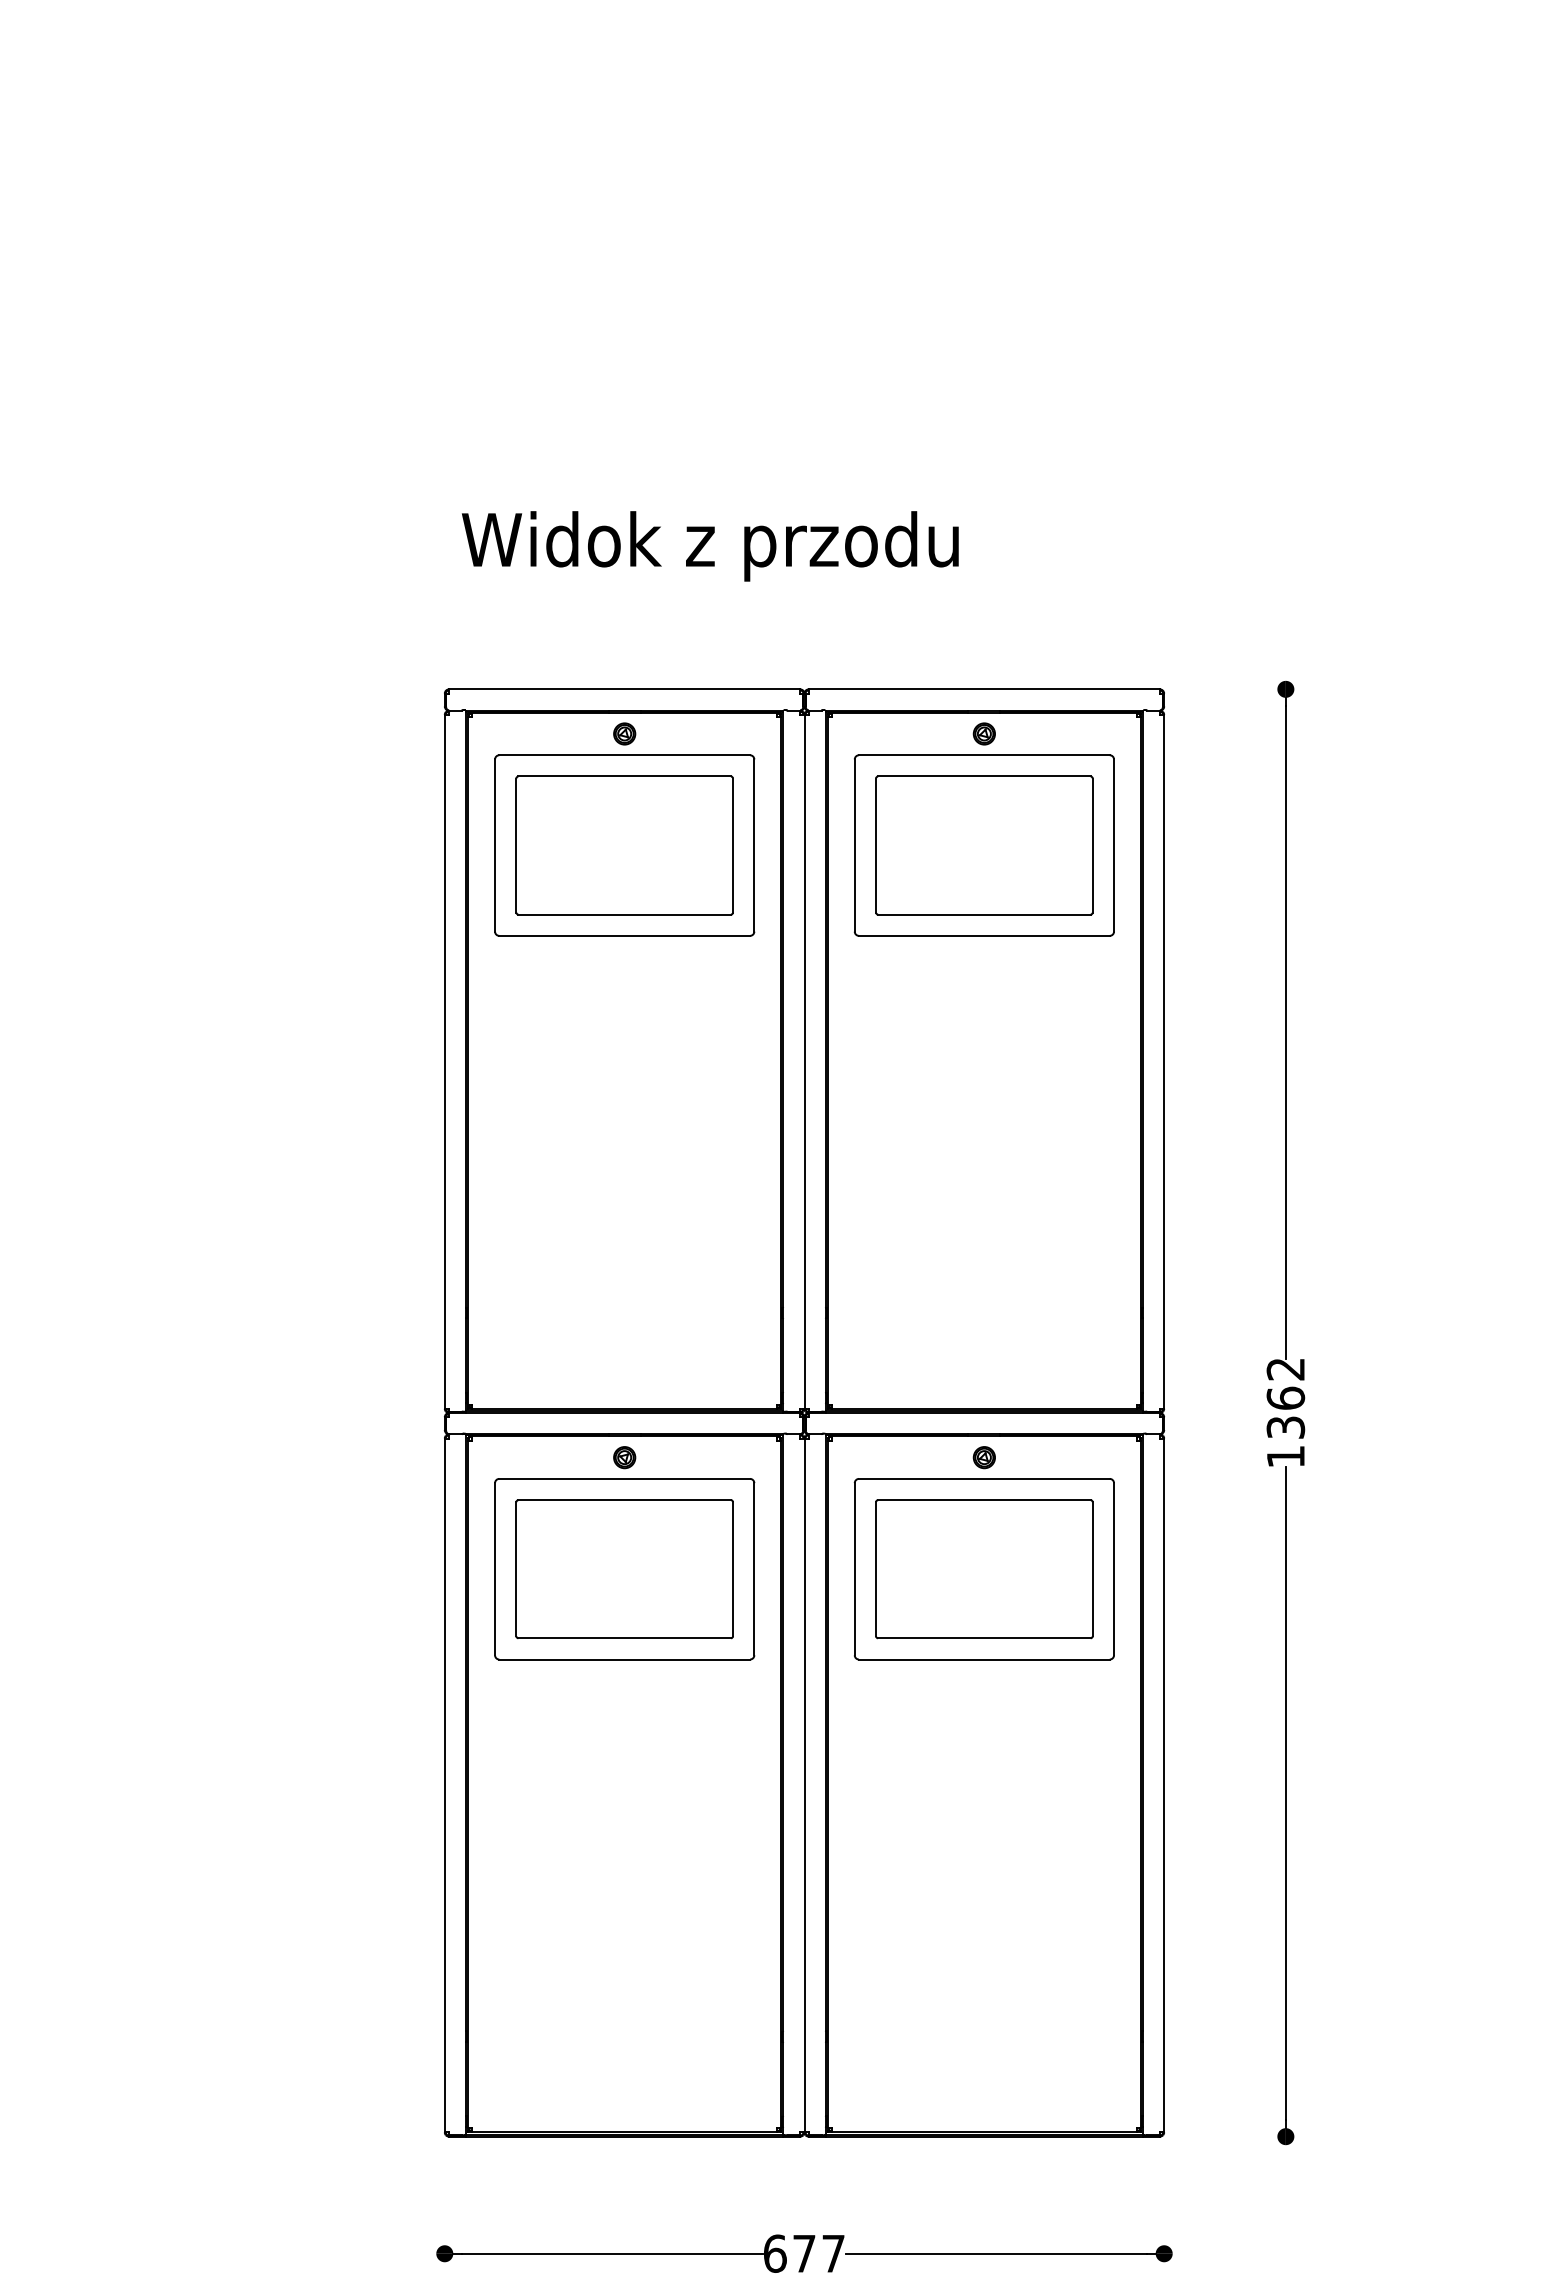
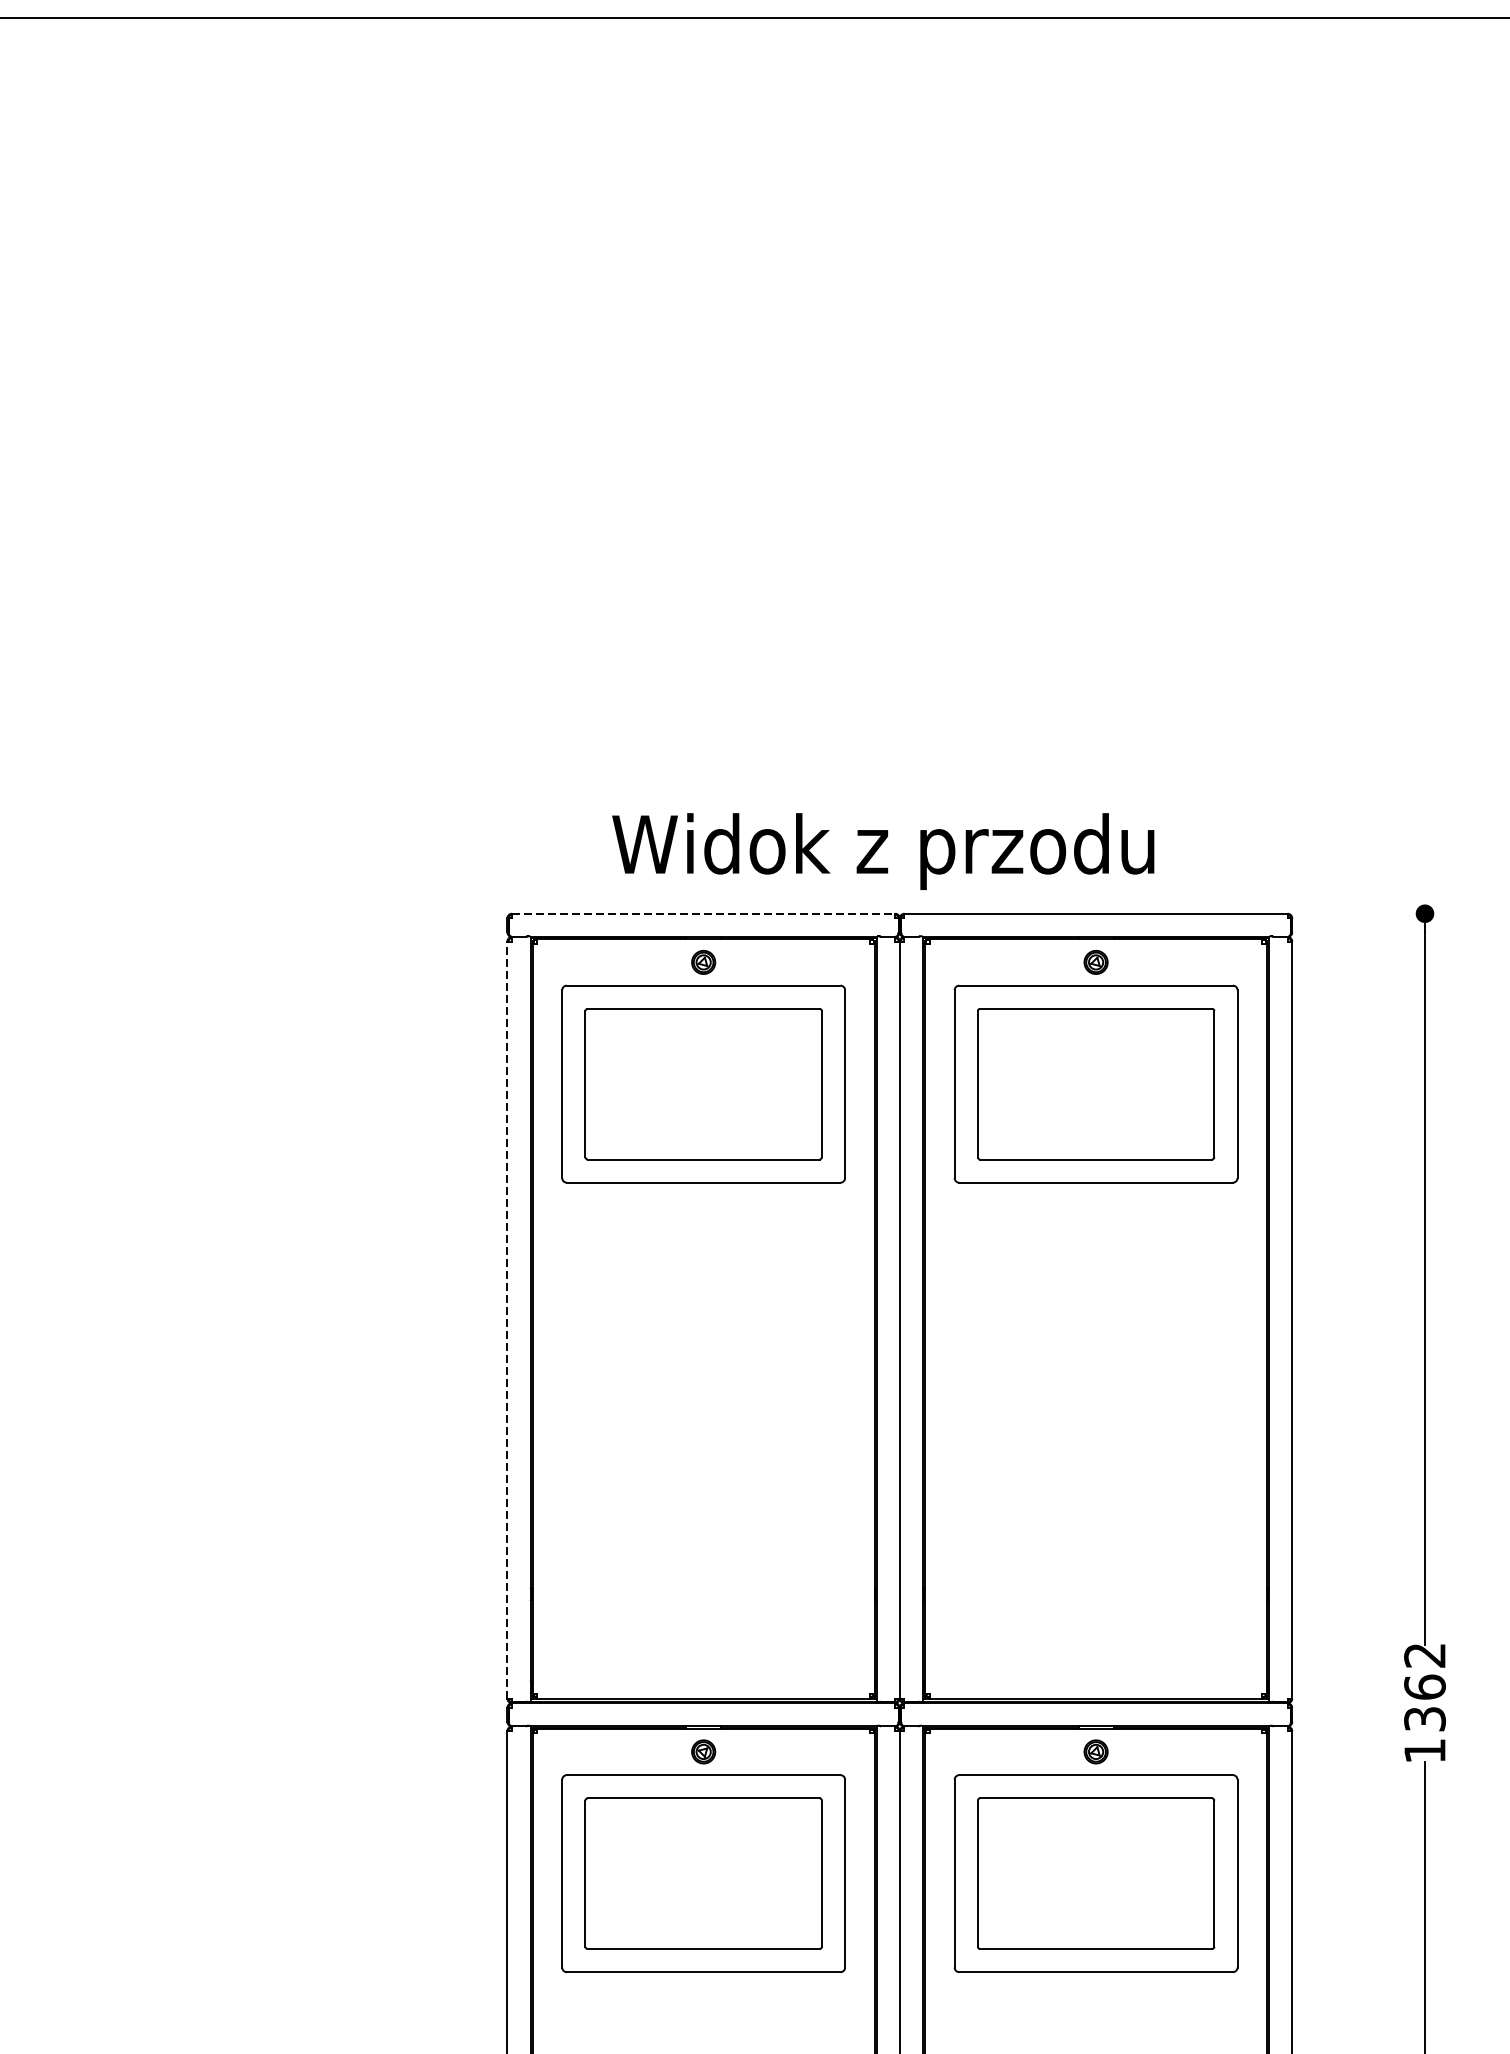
text: (710, 546) -> (883, 851), moved
line: (624, 689) -> (703, 913), solid -> dashed
line: (444, 1061) -> (507, 1319), solid -> dashed

